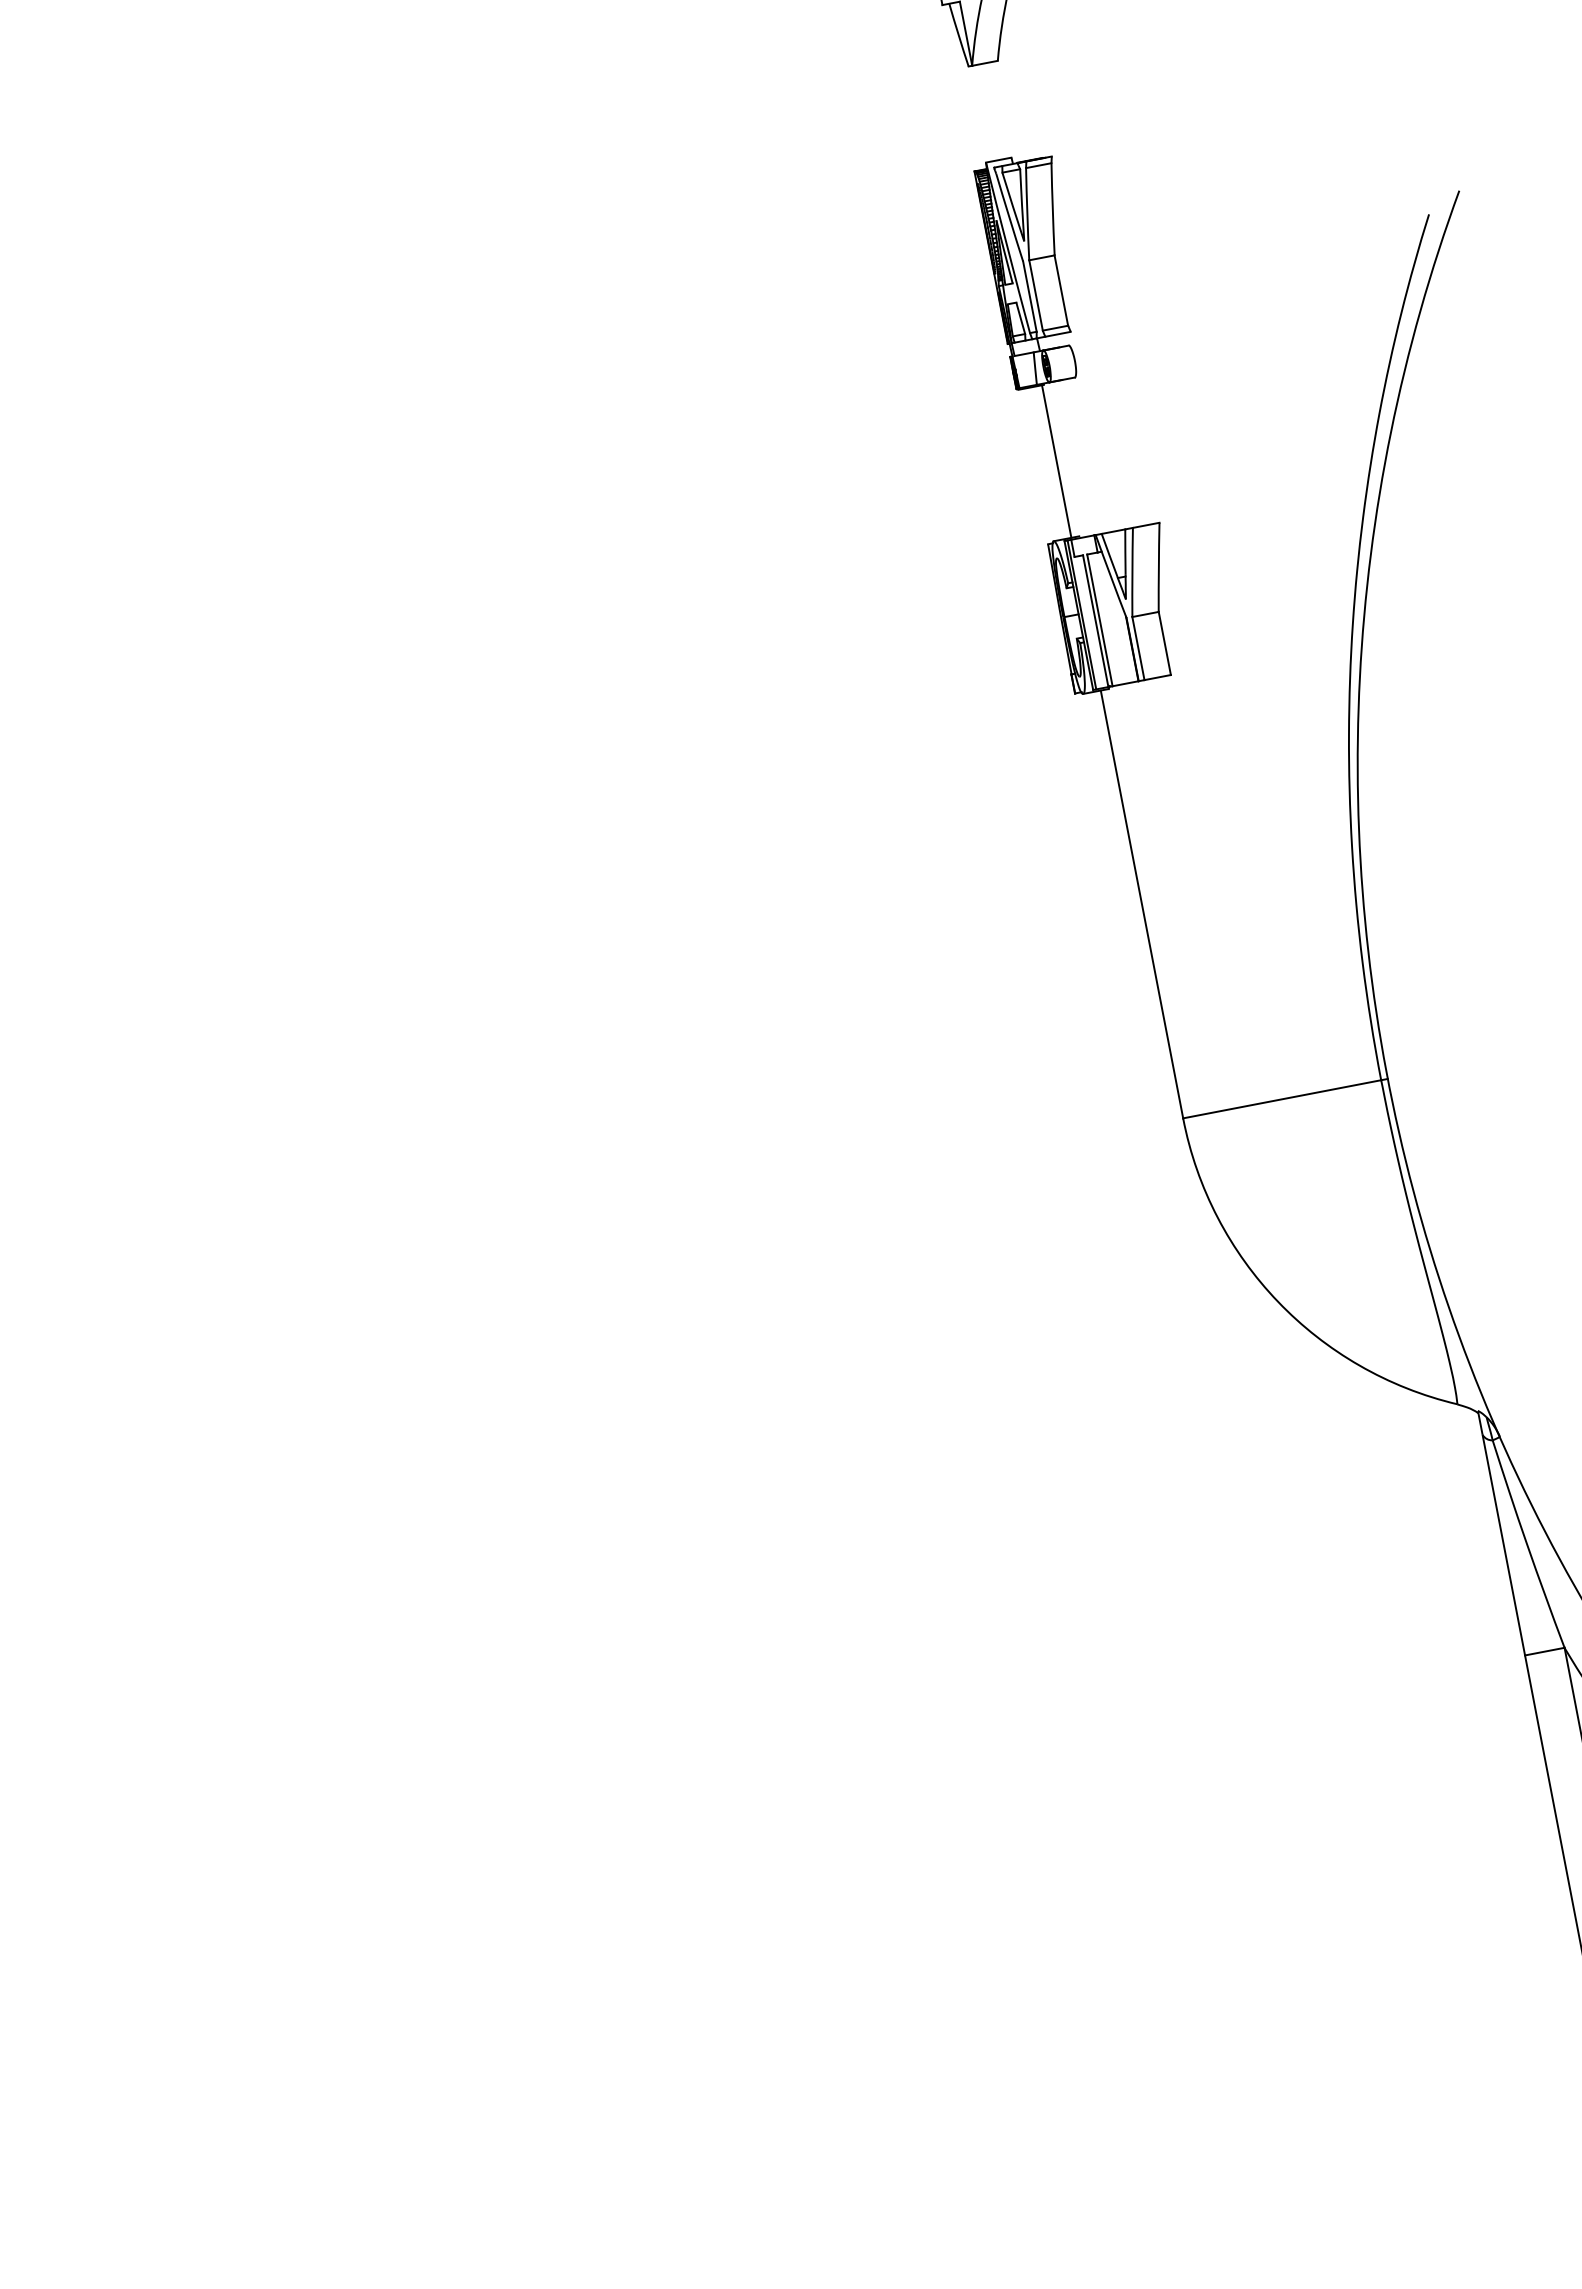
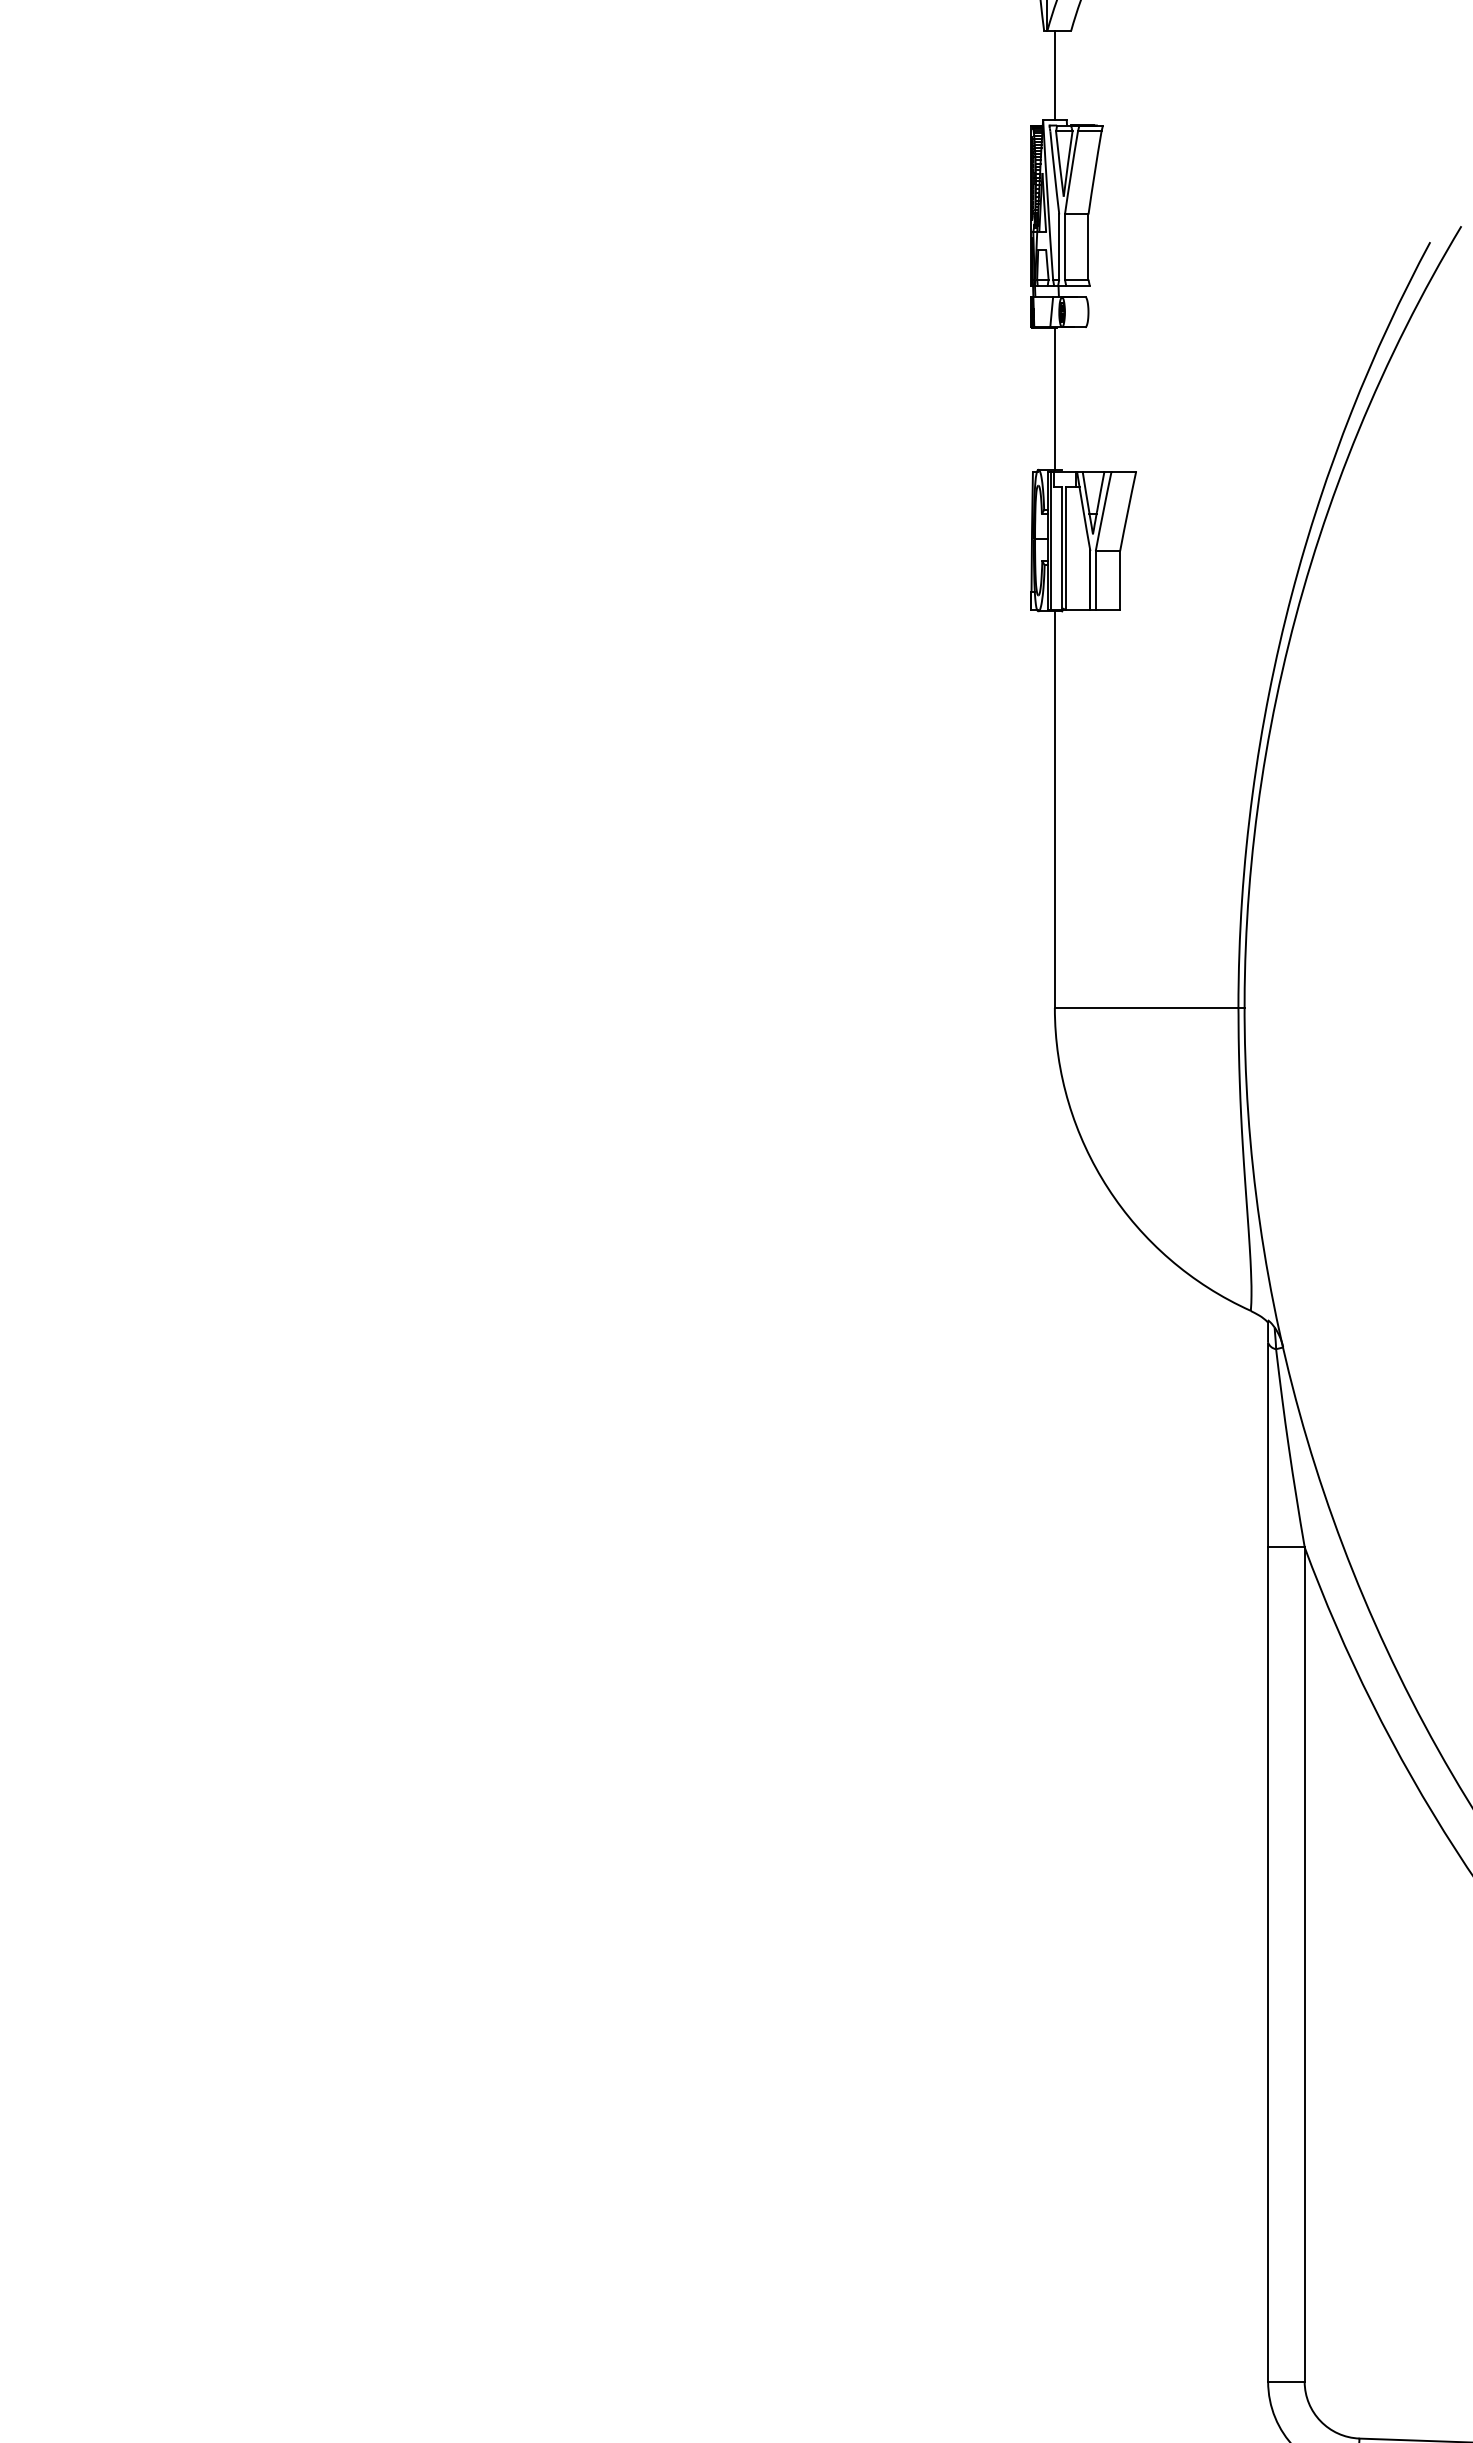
line: (988, 111) -> (1054, 74), added

